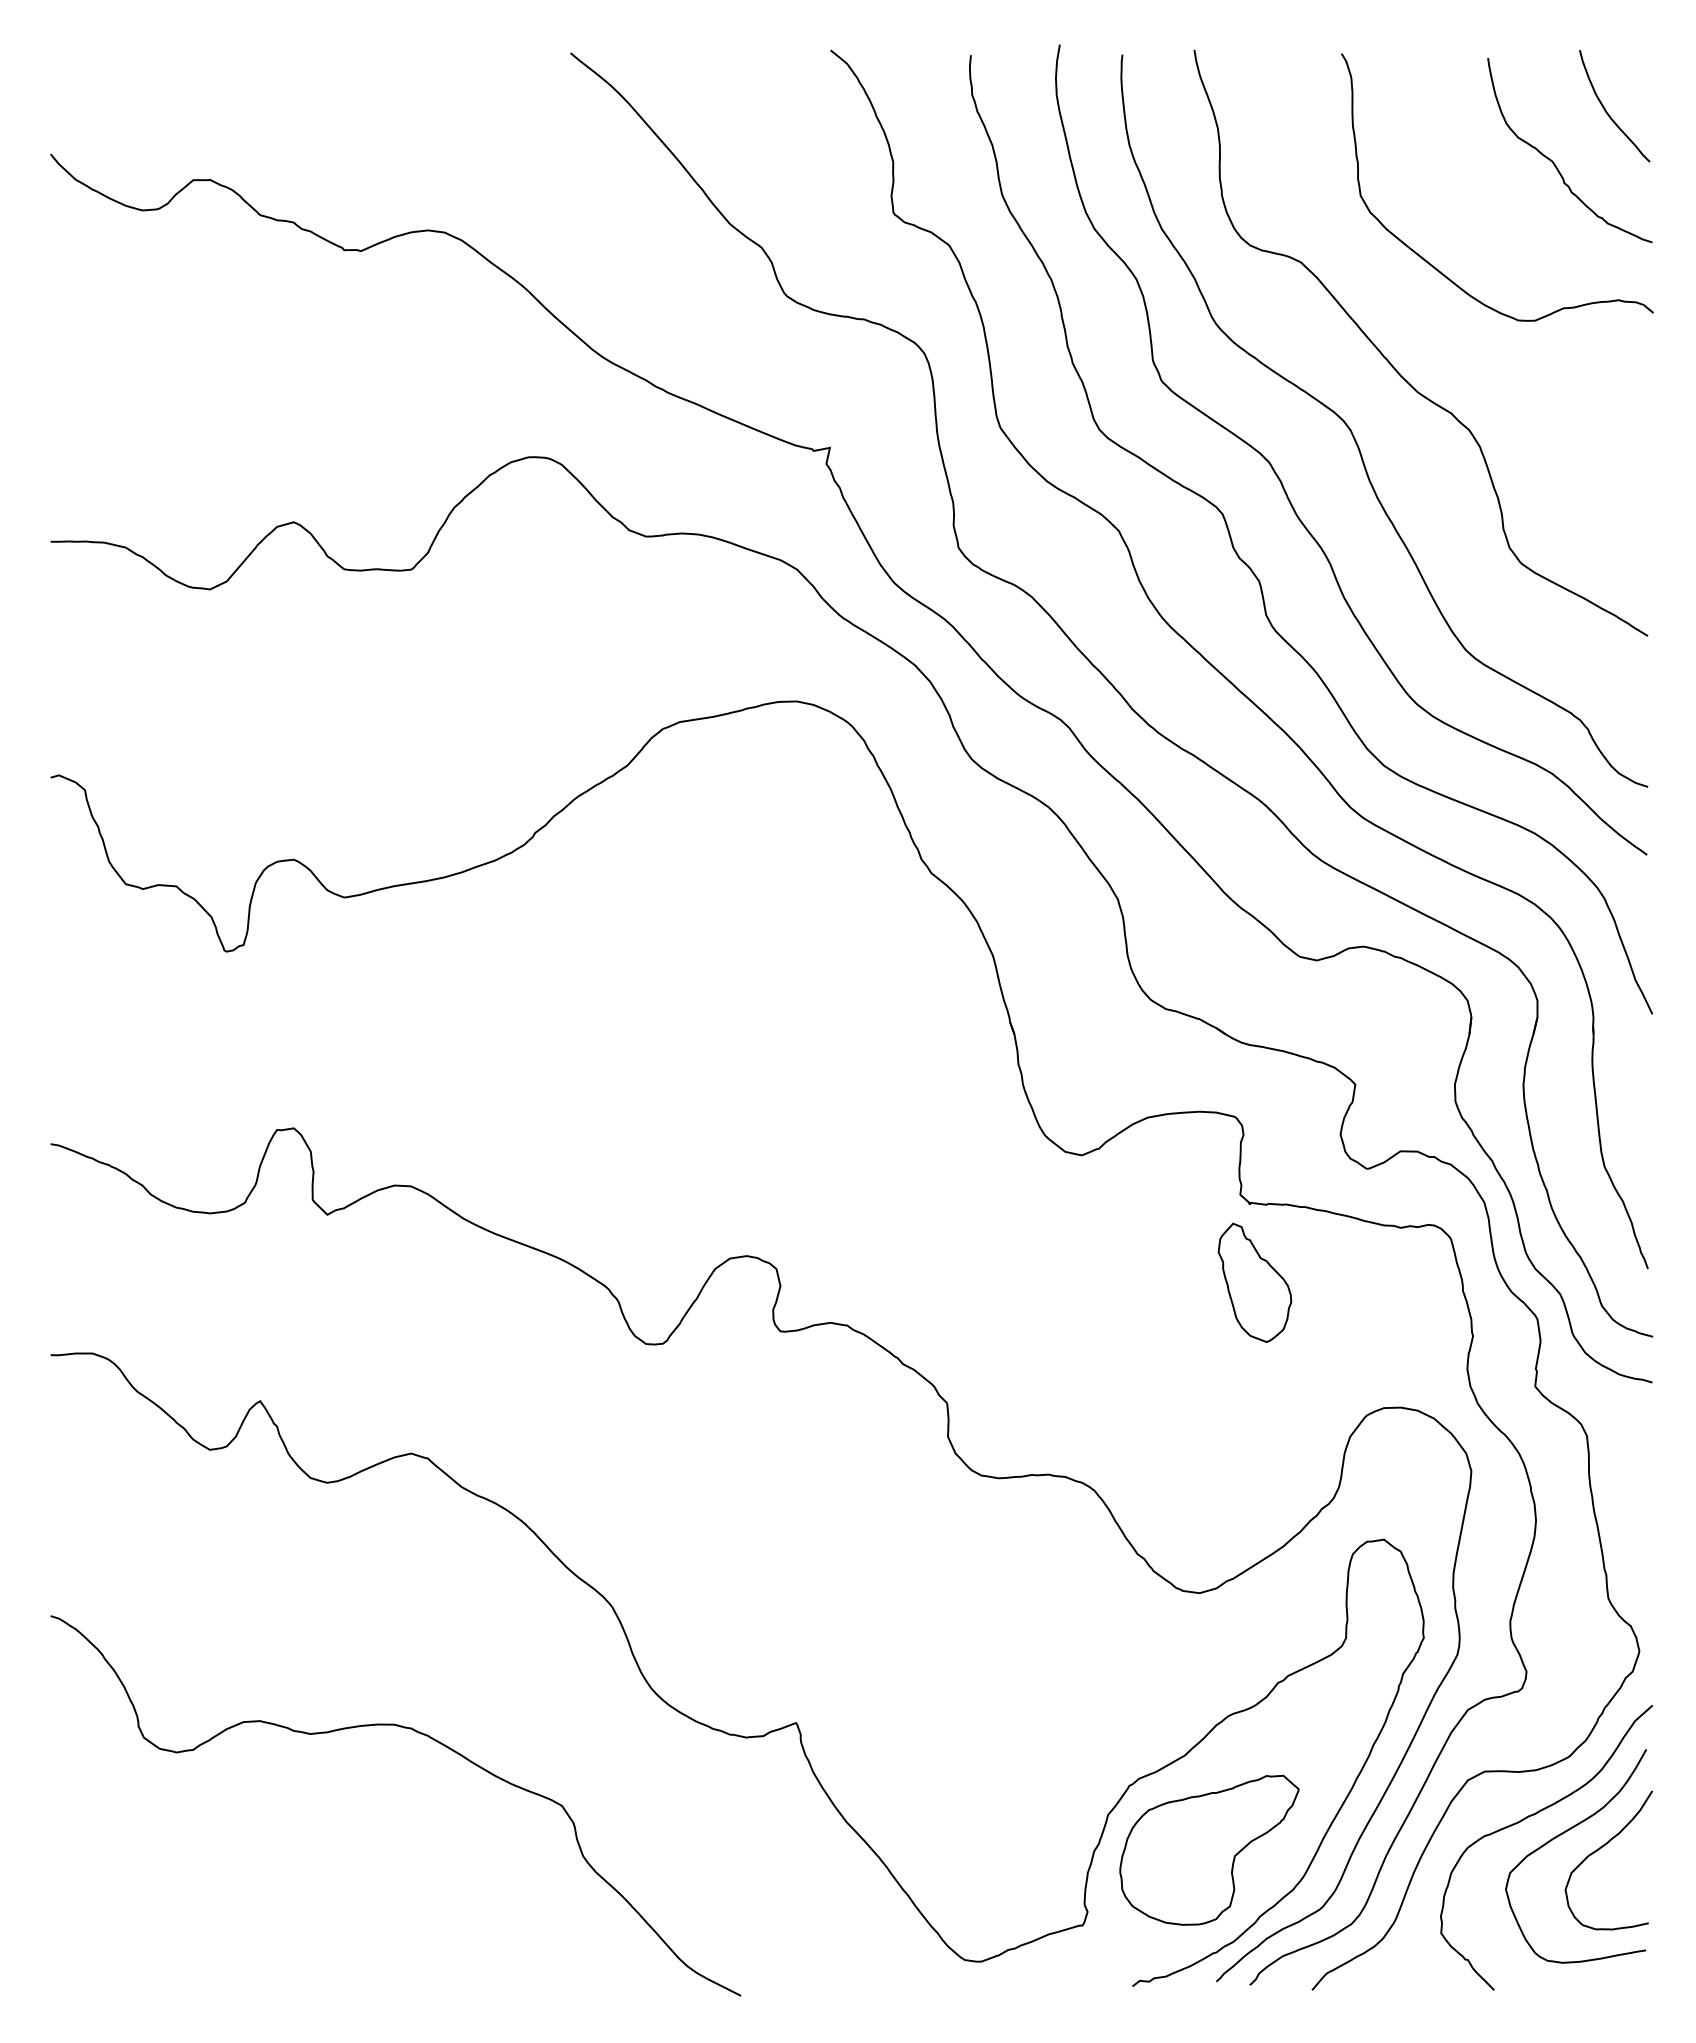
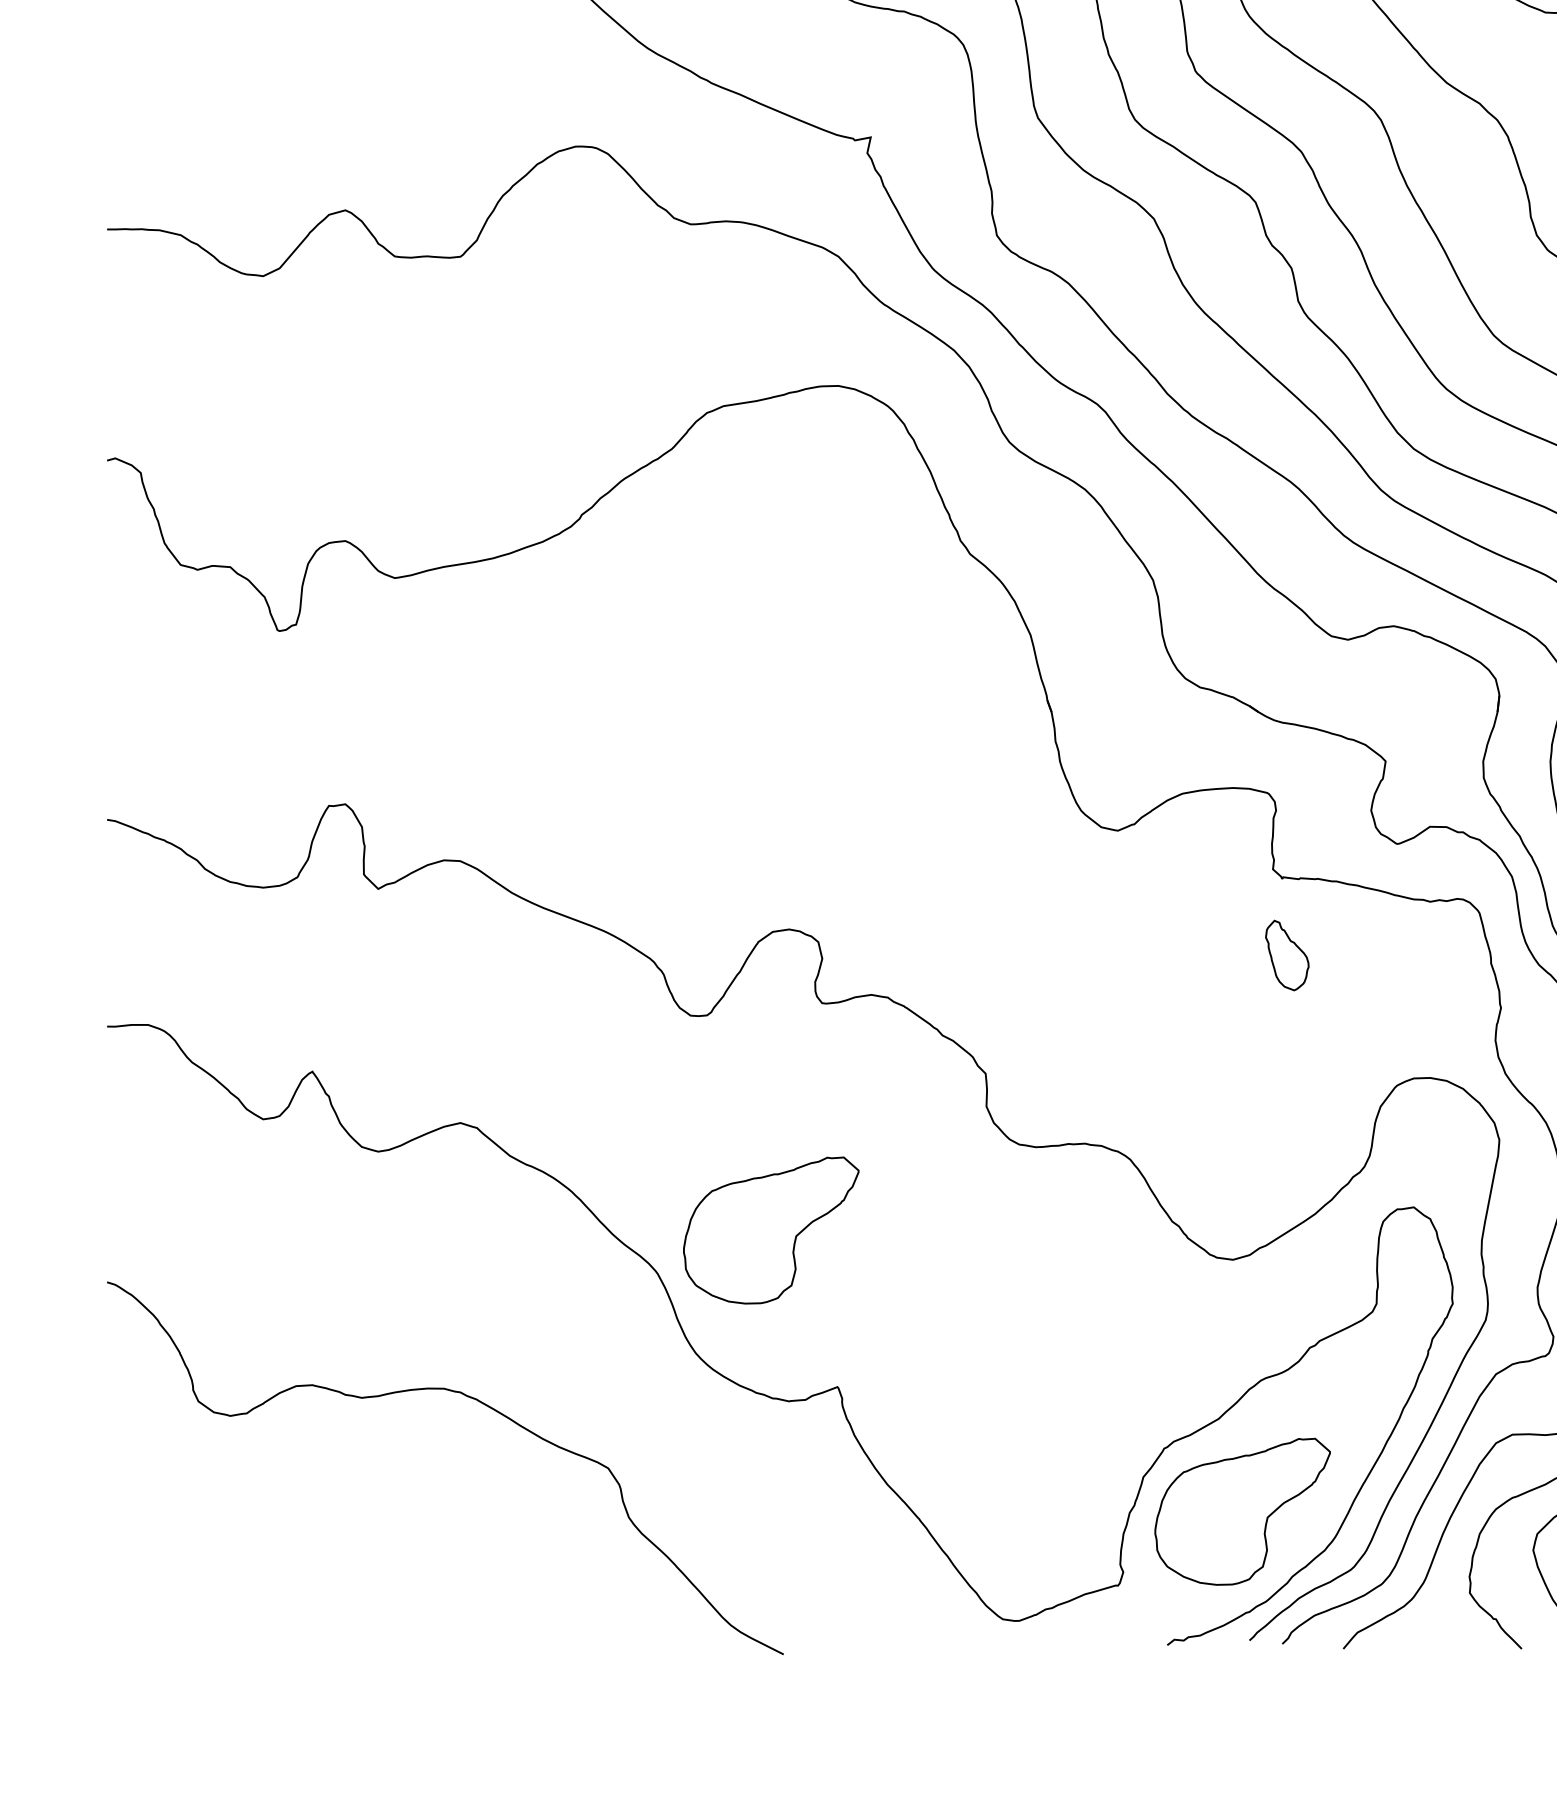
part: (1254, 1282) -> (1286, 955), size x0.6
part: (728, 1562) -> (771, 1229), added

